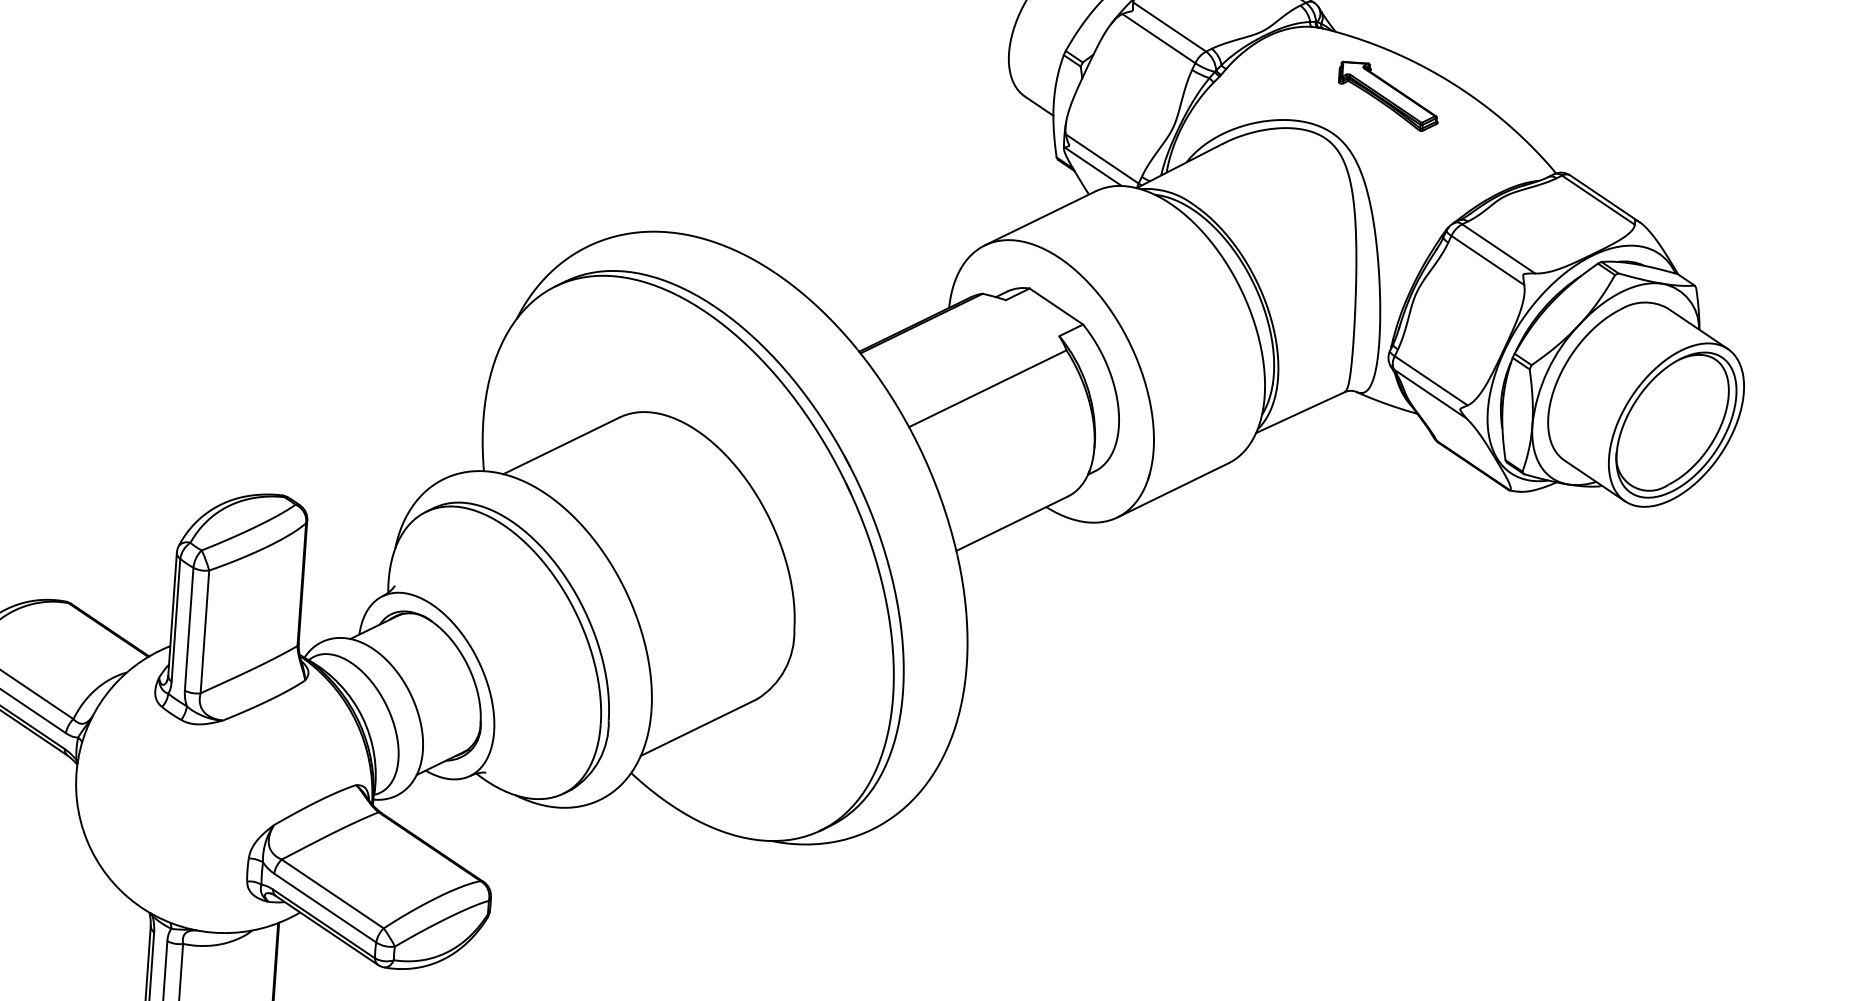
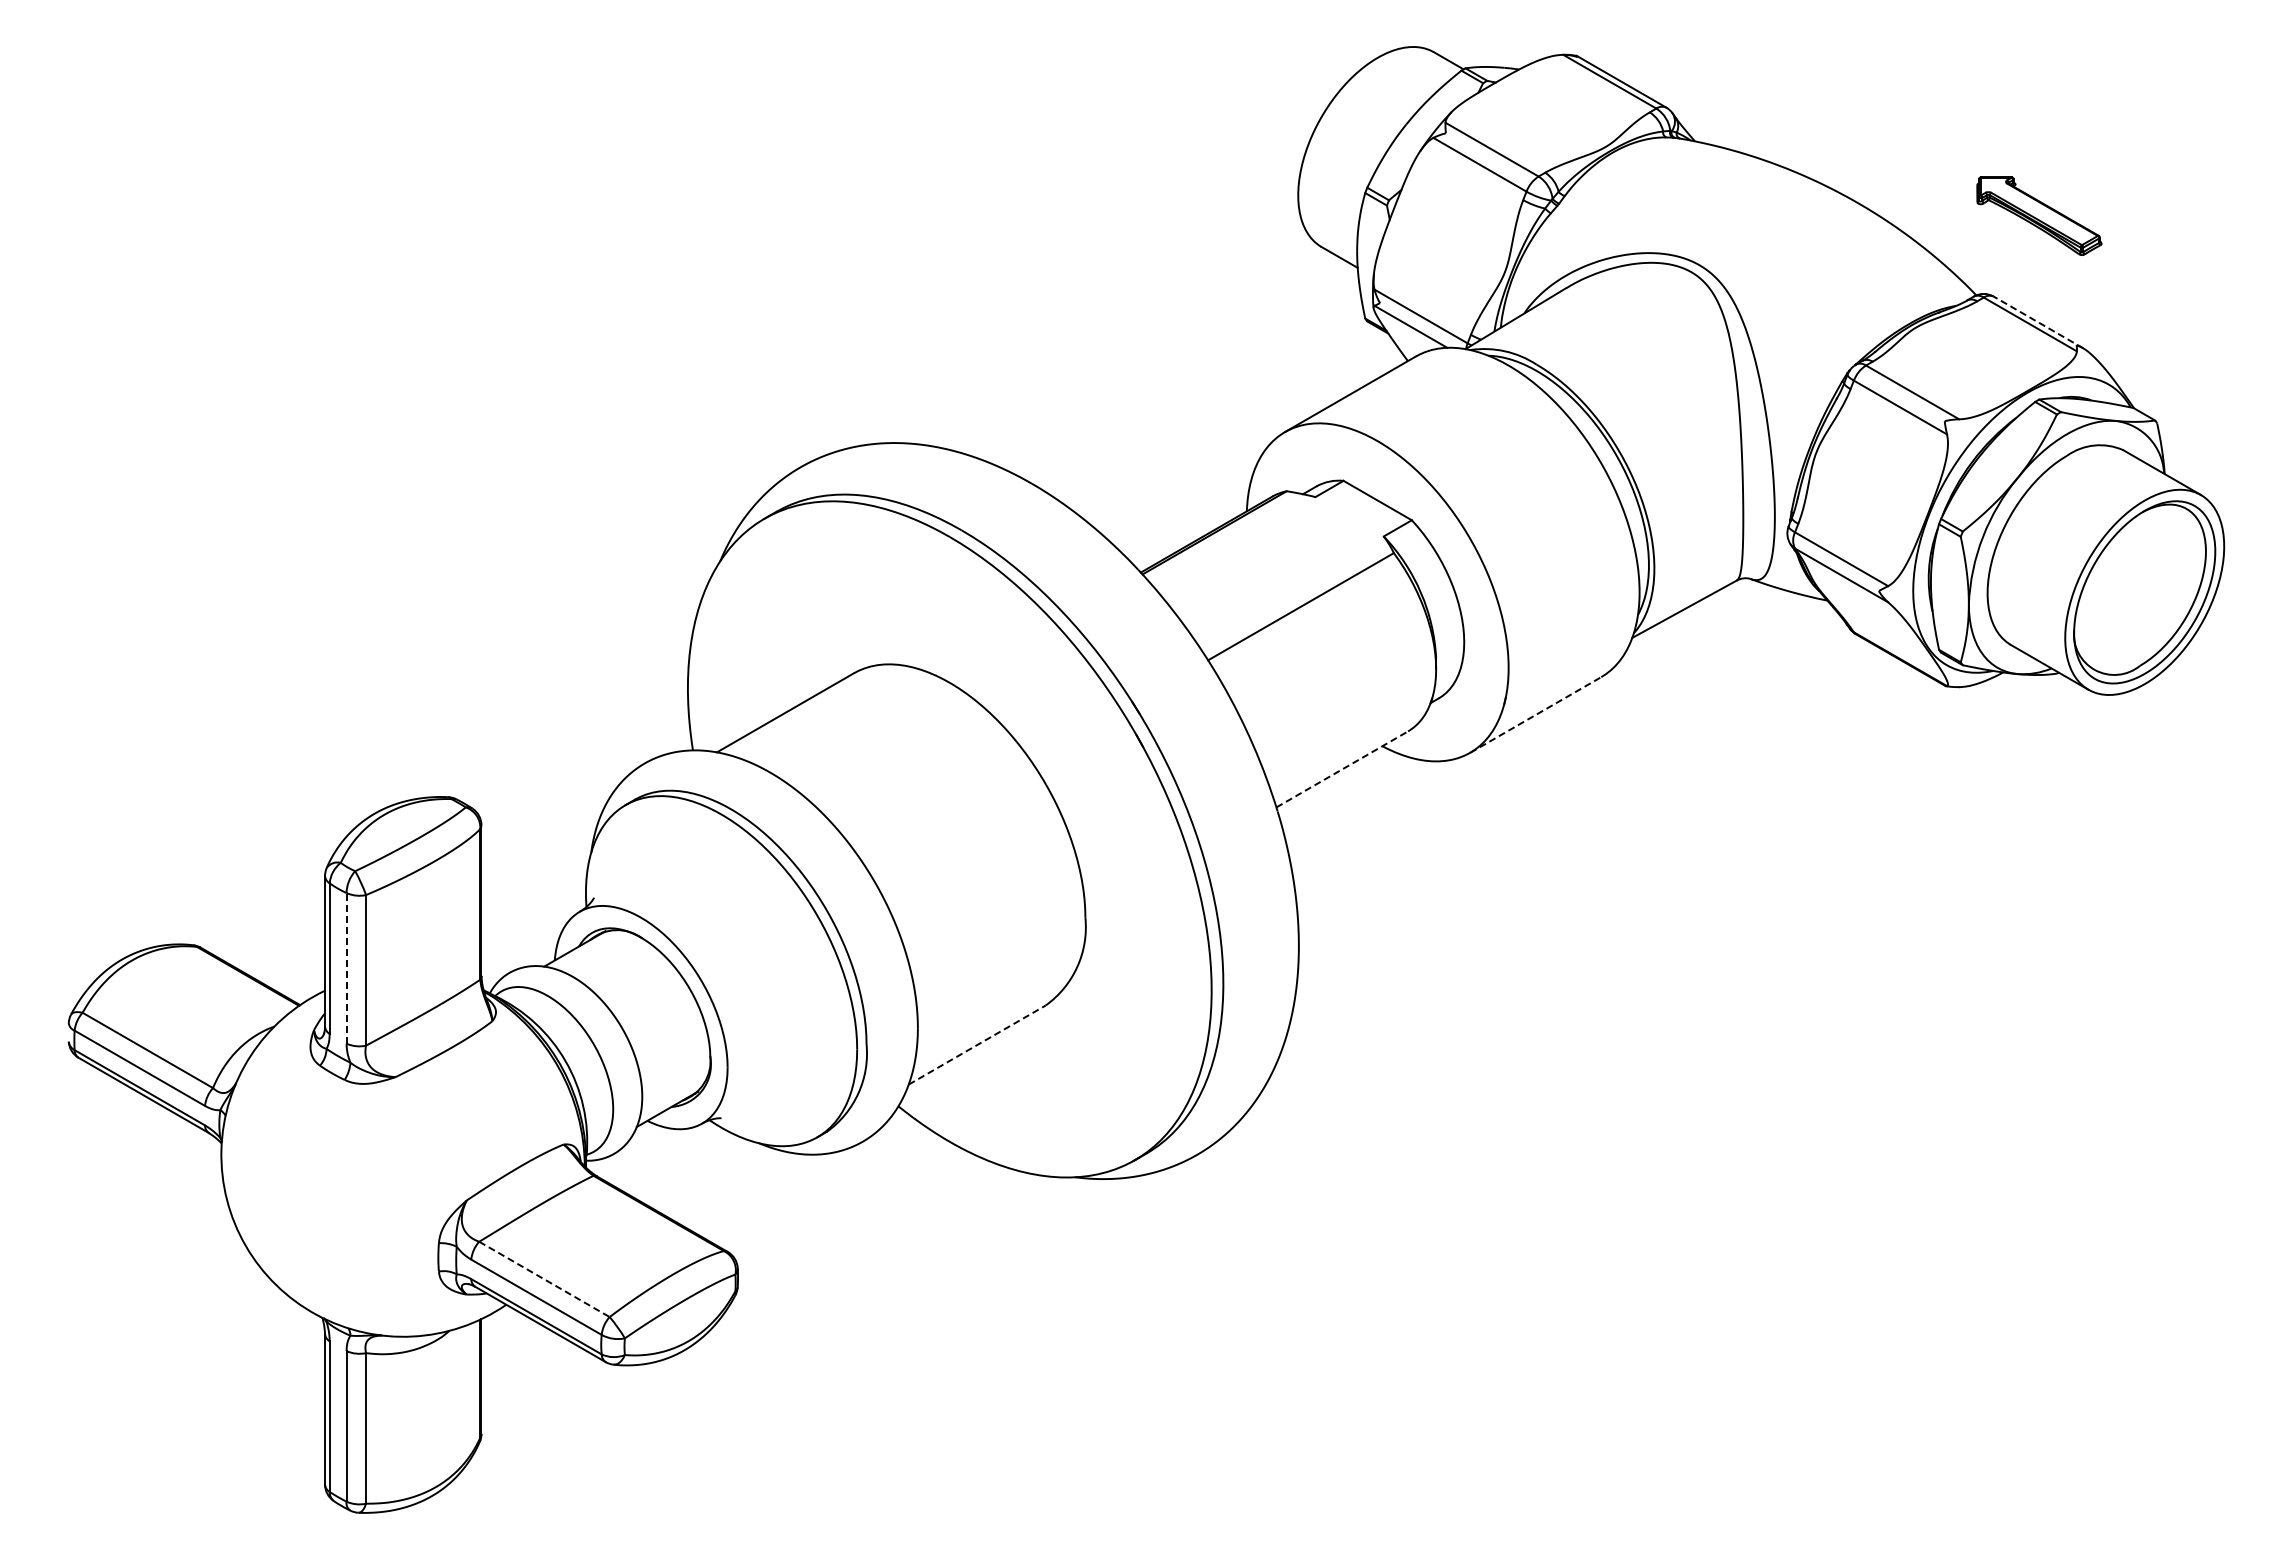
part: (1388, 96) -> (2039, 215), moved
line: (1605, 199) -> (2038, 322), solid -> dashed
line: (1172, 489) -> (1535, 714), solid -> dashed
line: (1012, 523) -> (1342, 769), solid -> dashed
line: (189, 628) -> (346, 967), solid -> dashed
line: (699, 727) -> (977, 1044), solid -> dashed
line: (332, 894) -> (544, 1279), solid -> dashed

